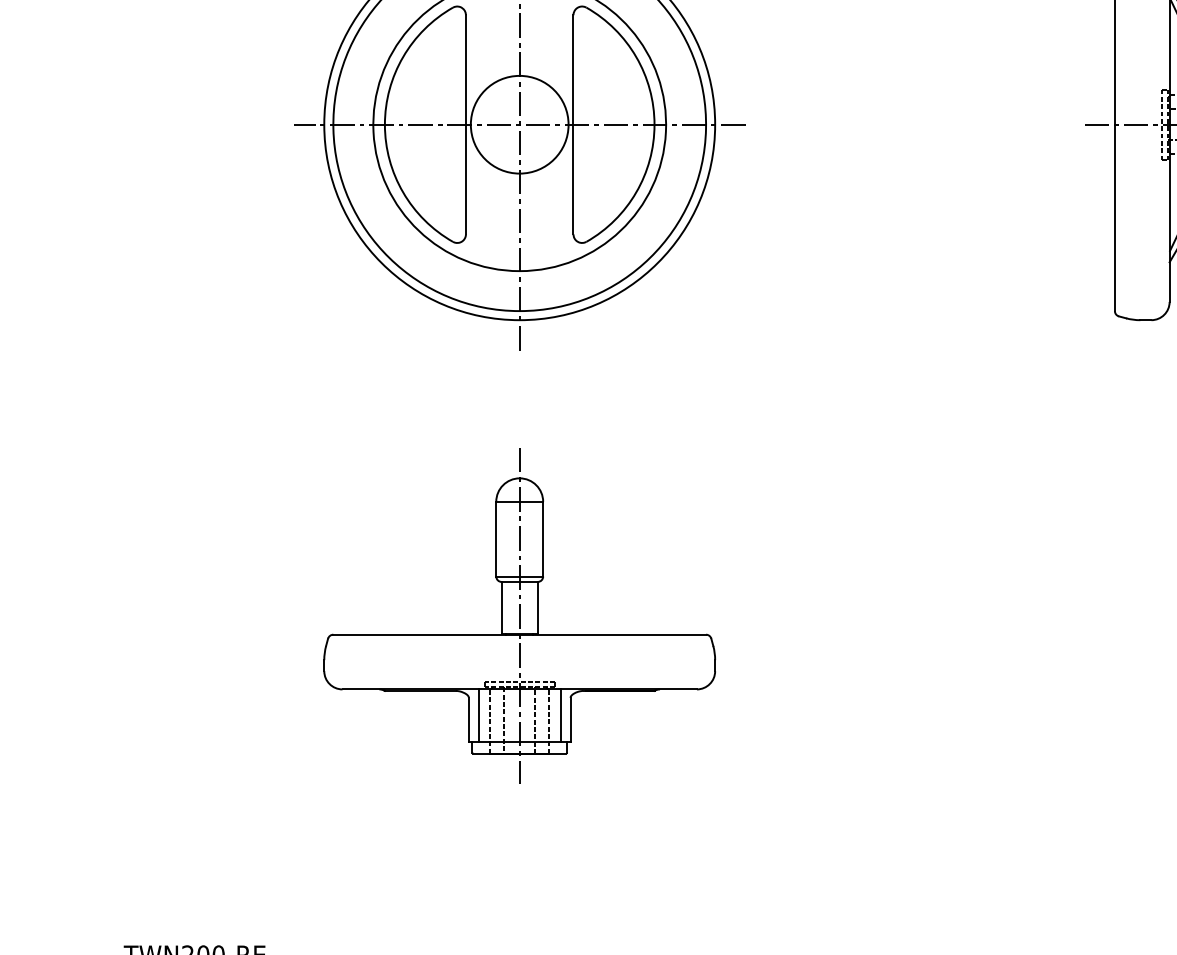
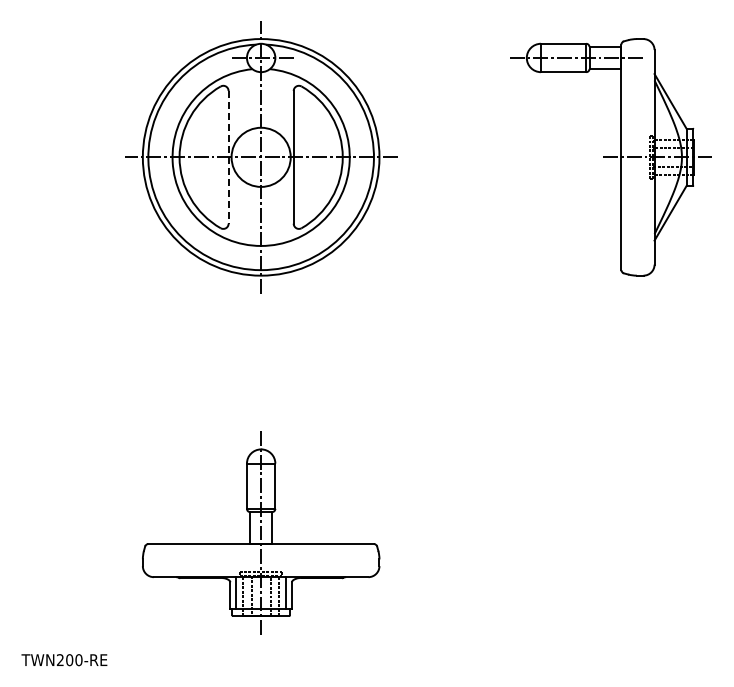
line: (465, 124) -> (228, 157), solid -> dashed
part: (520, 615) -> (261, 532), moved

